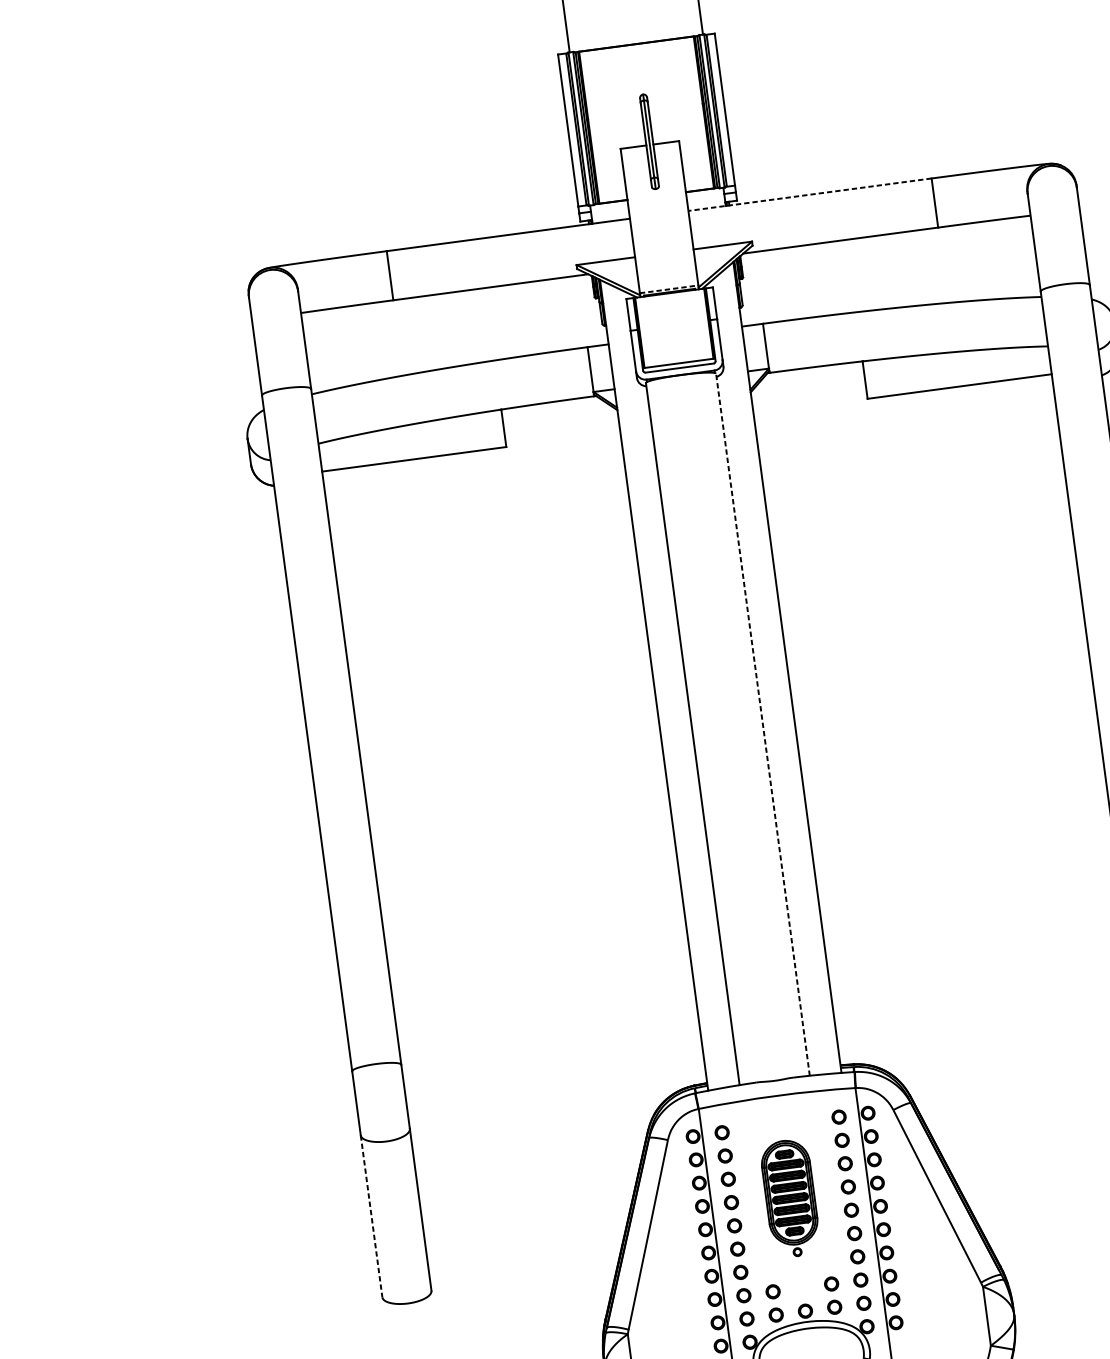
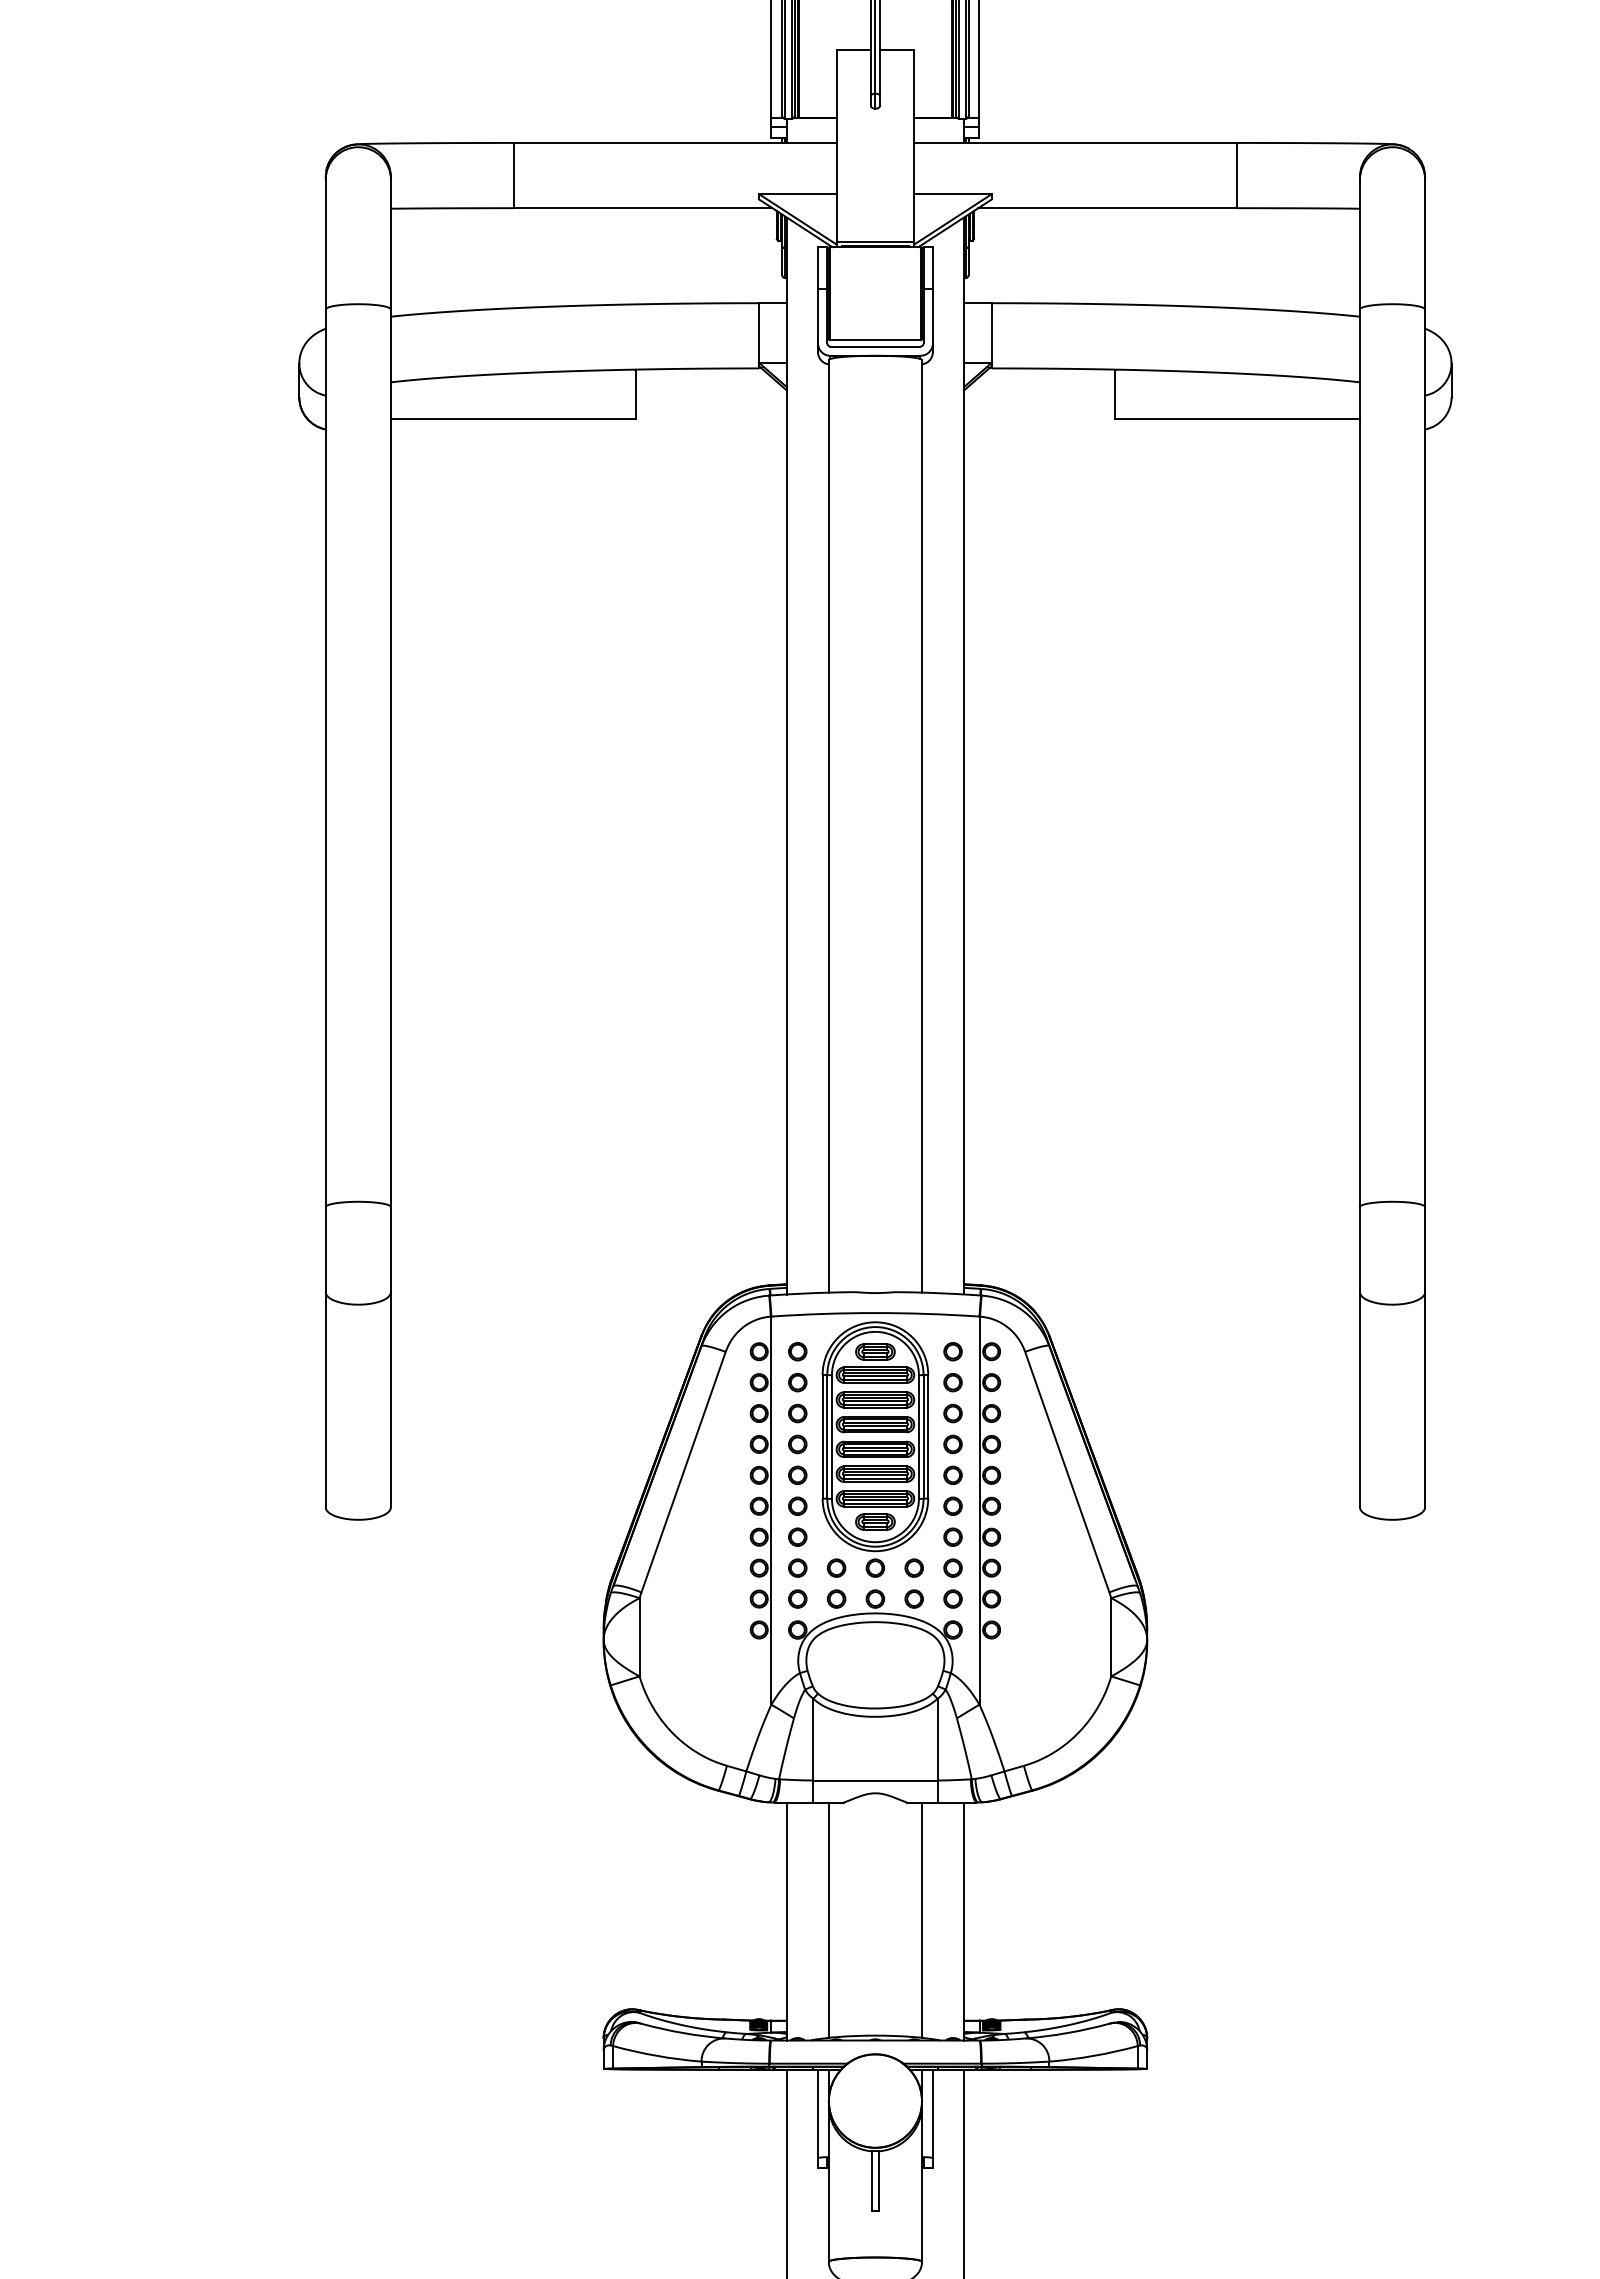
line: (809, 194) -> (1075, 142), dashed -> solid
line: (669, 289) -> (875, 241), dashed -> solid
line: (763, 724) -> (922, 825), dashed -> solid
part: (790, 1198) -> (875, 1449), size x1.67
line: (371, 1216) -> (325, 1399), dashed -> solid

